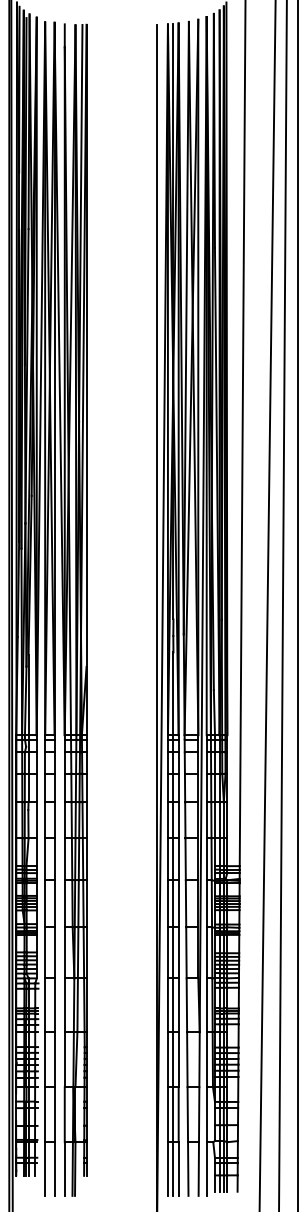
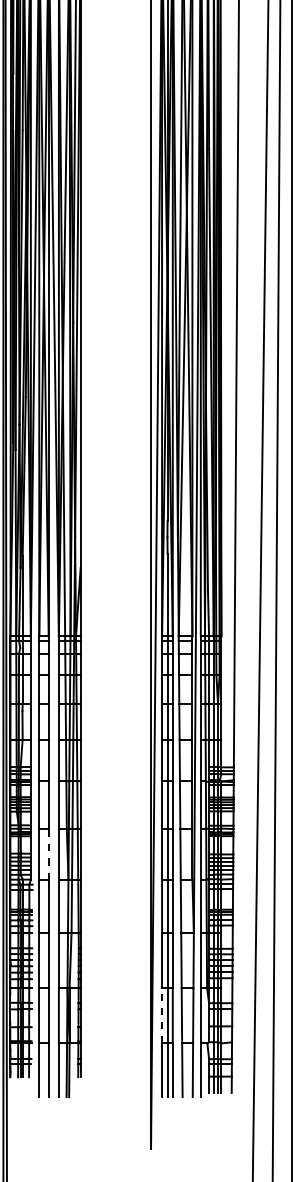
line: (54, 952) -> (48, 853), solid -> dashed
line: (167, 1114) -> (161, 1015), solid -> dashed

